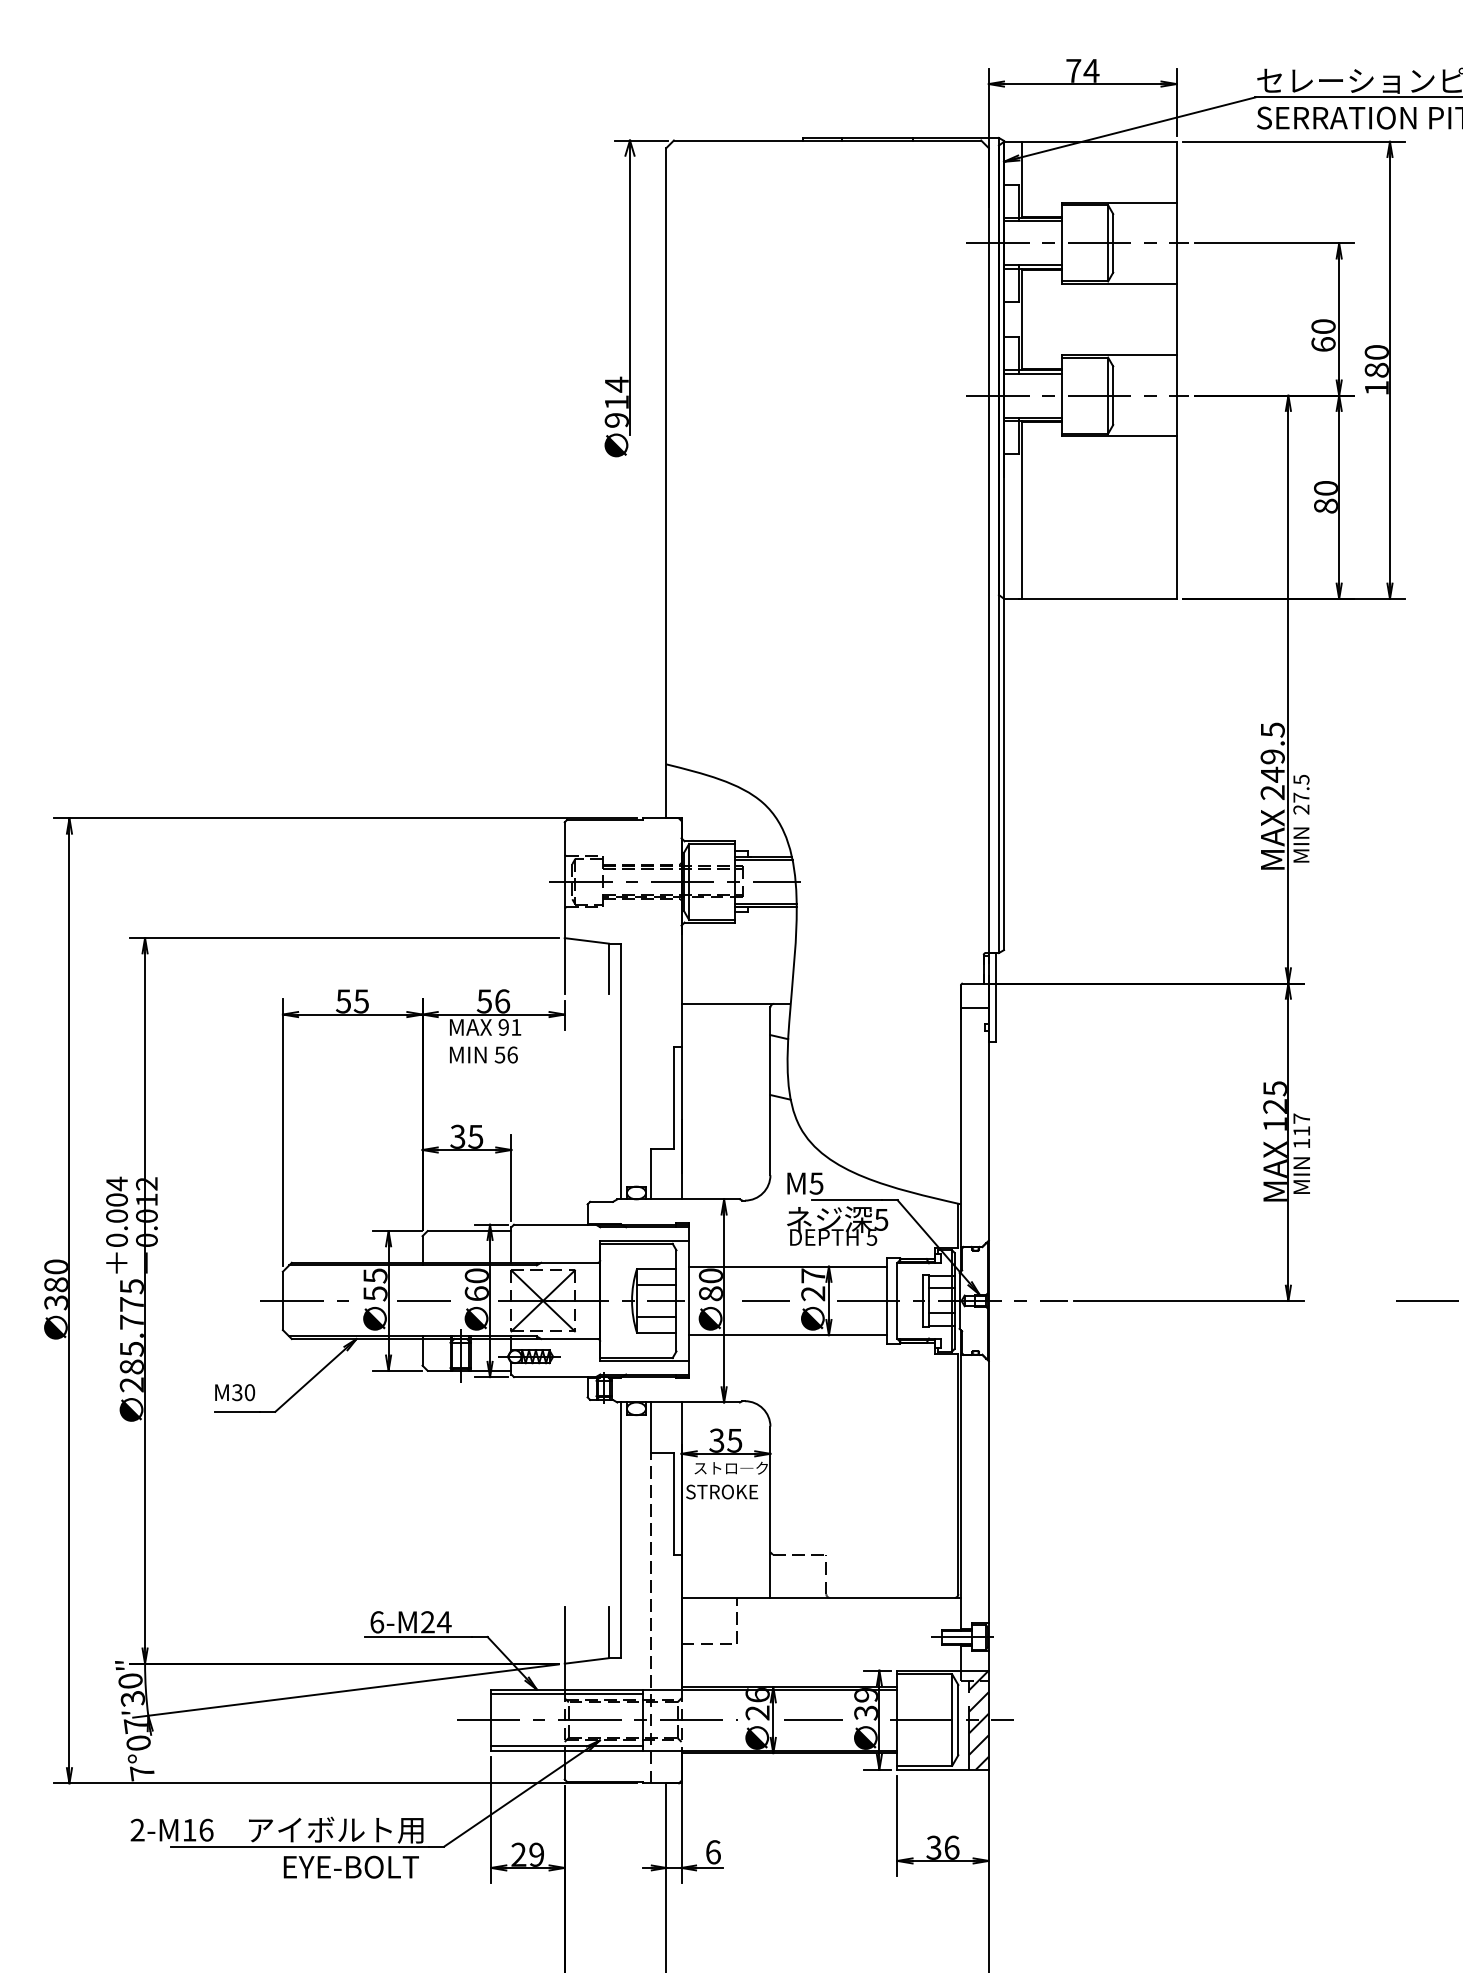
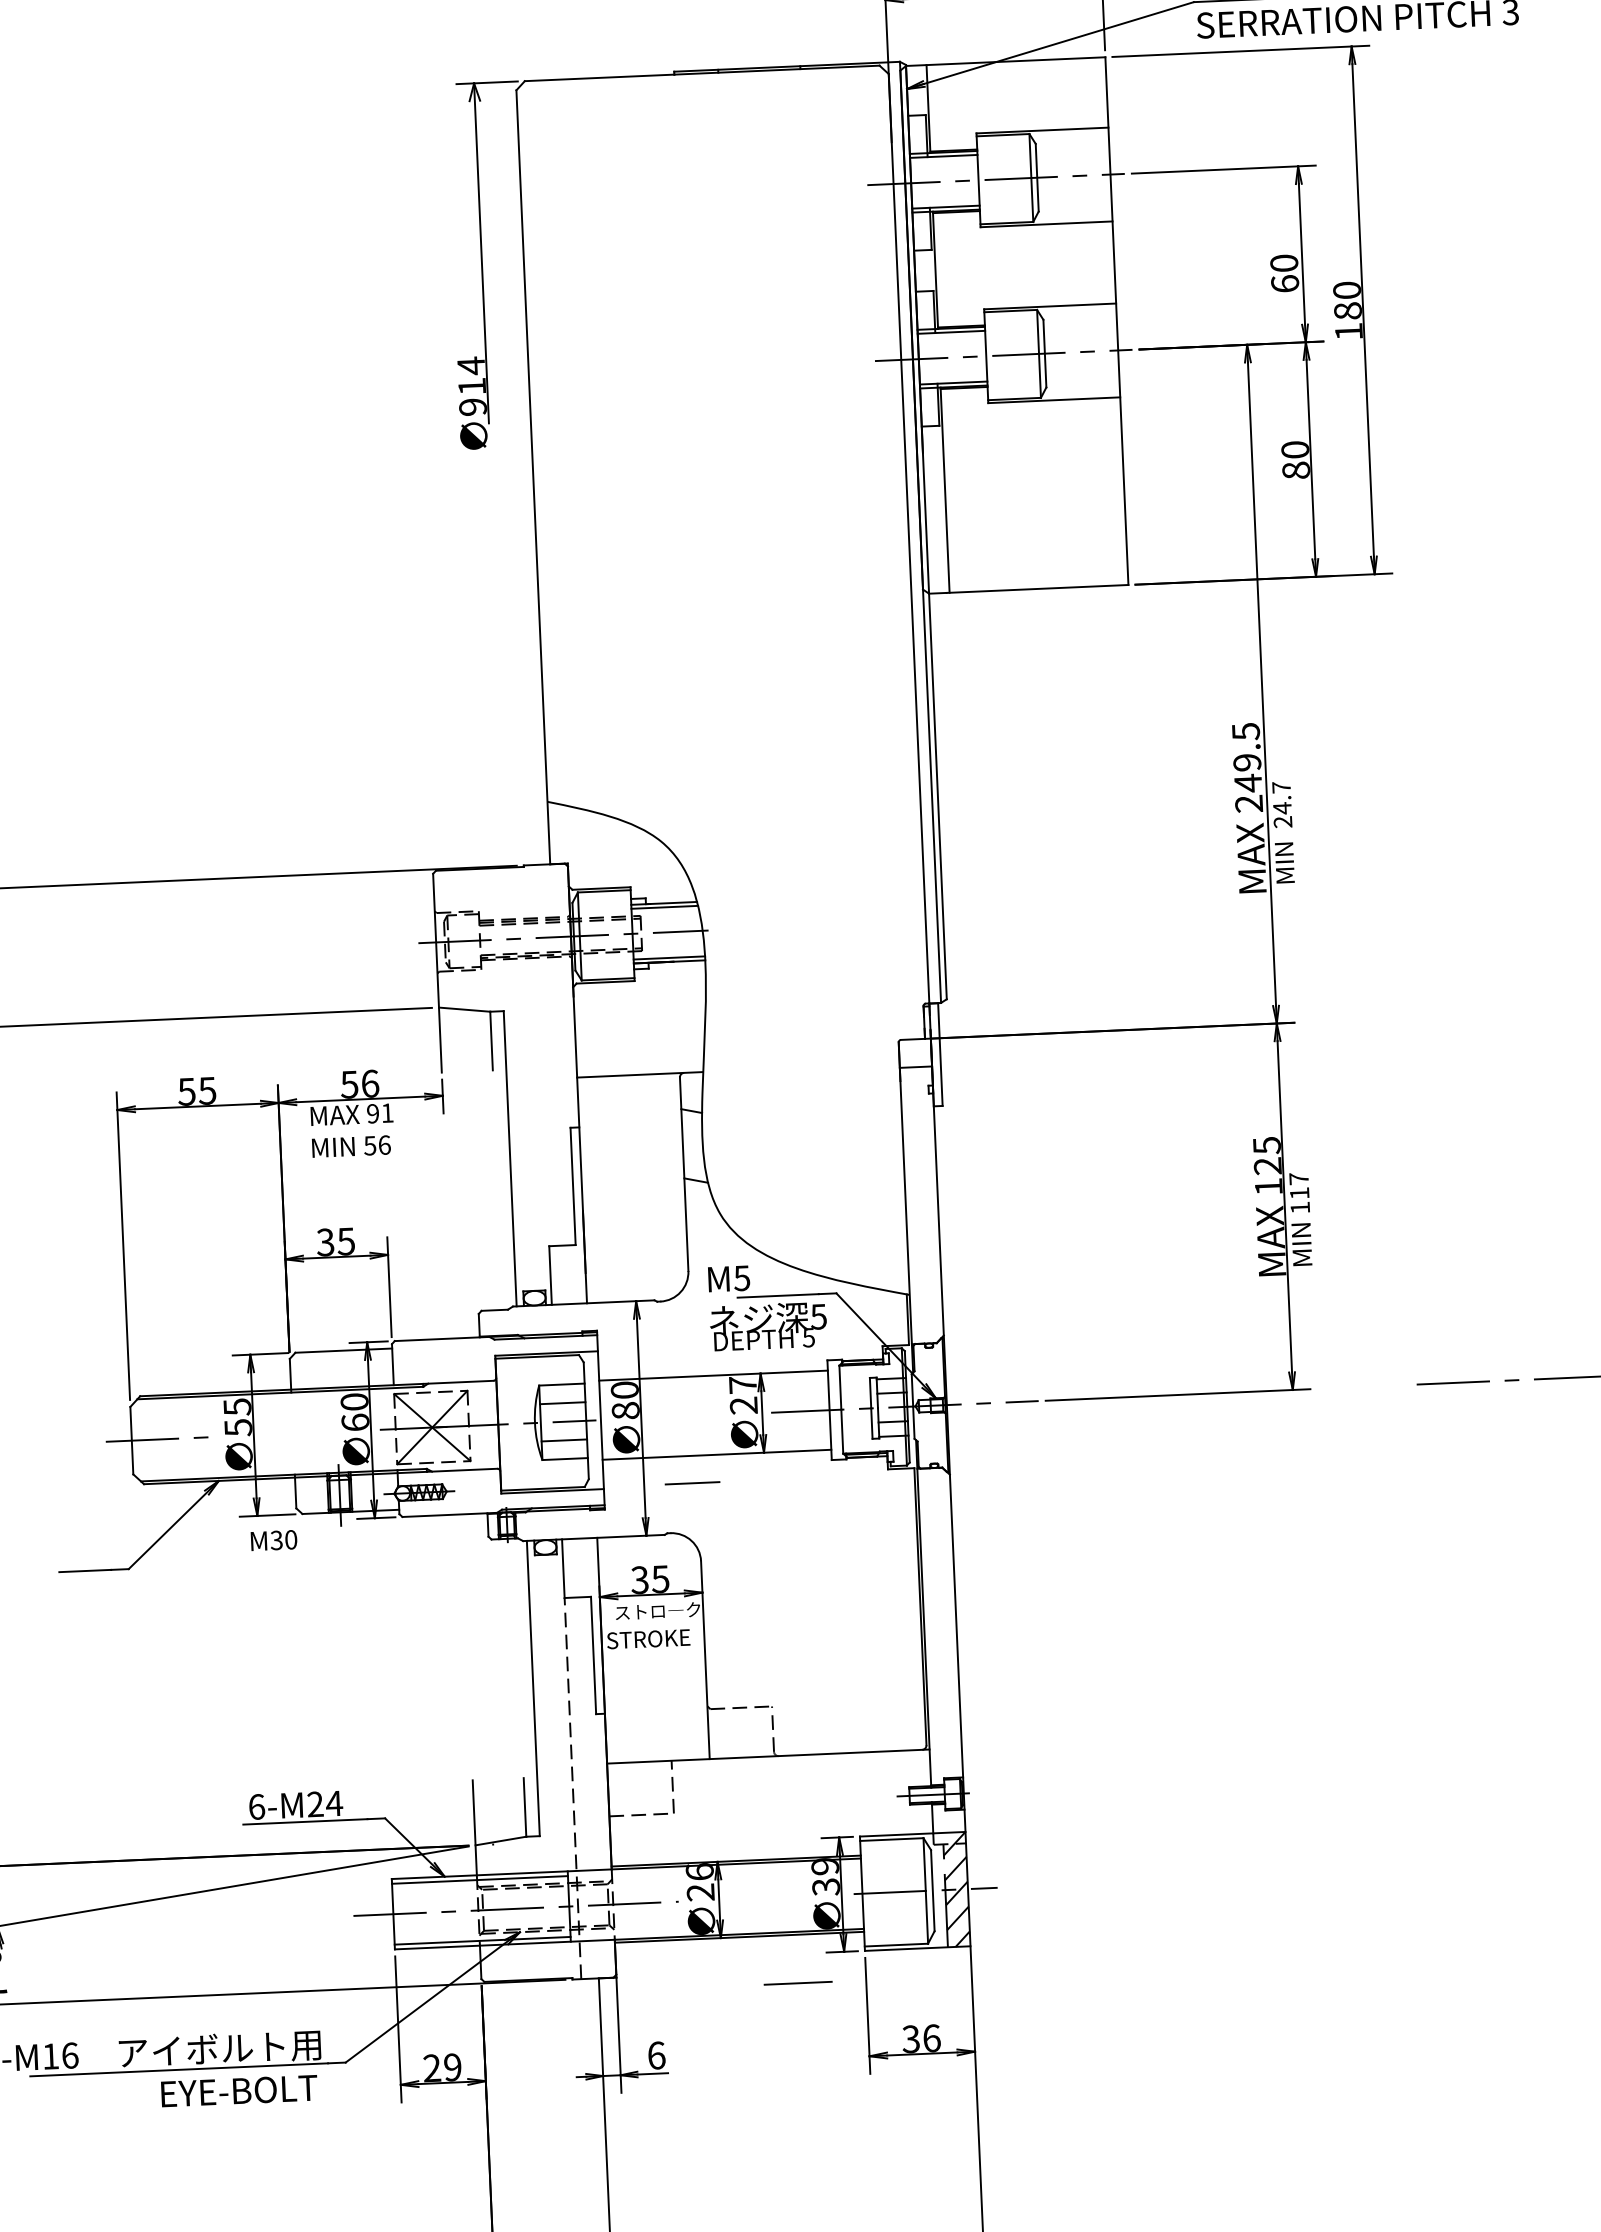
text: (1301, 788) -> (1282, 797), 27.5 -> 24.7
line: (423, 1300) -> (294, 1433), removed
line: (765, 1300) -> (691, 1482), moved
text: (235, 1392) -> (274, 1540), moved
line: (813, 1719) -> (798, 1982), moved

